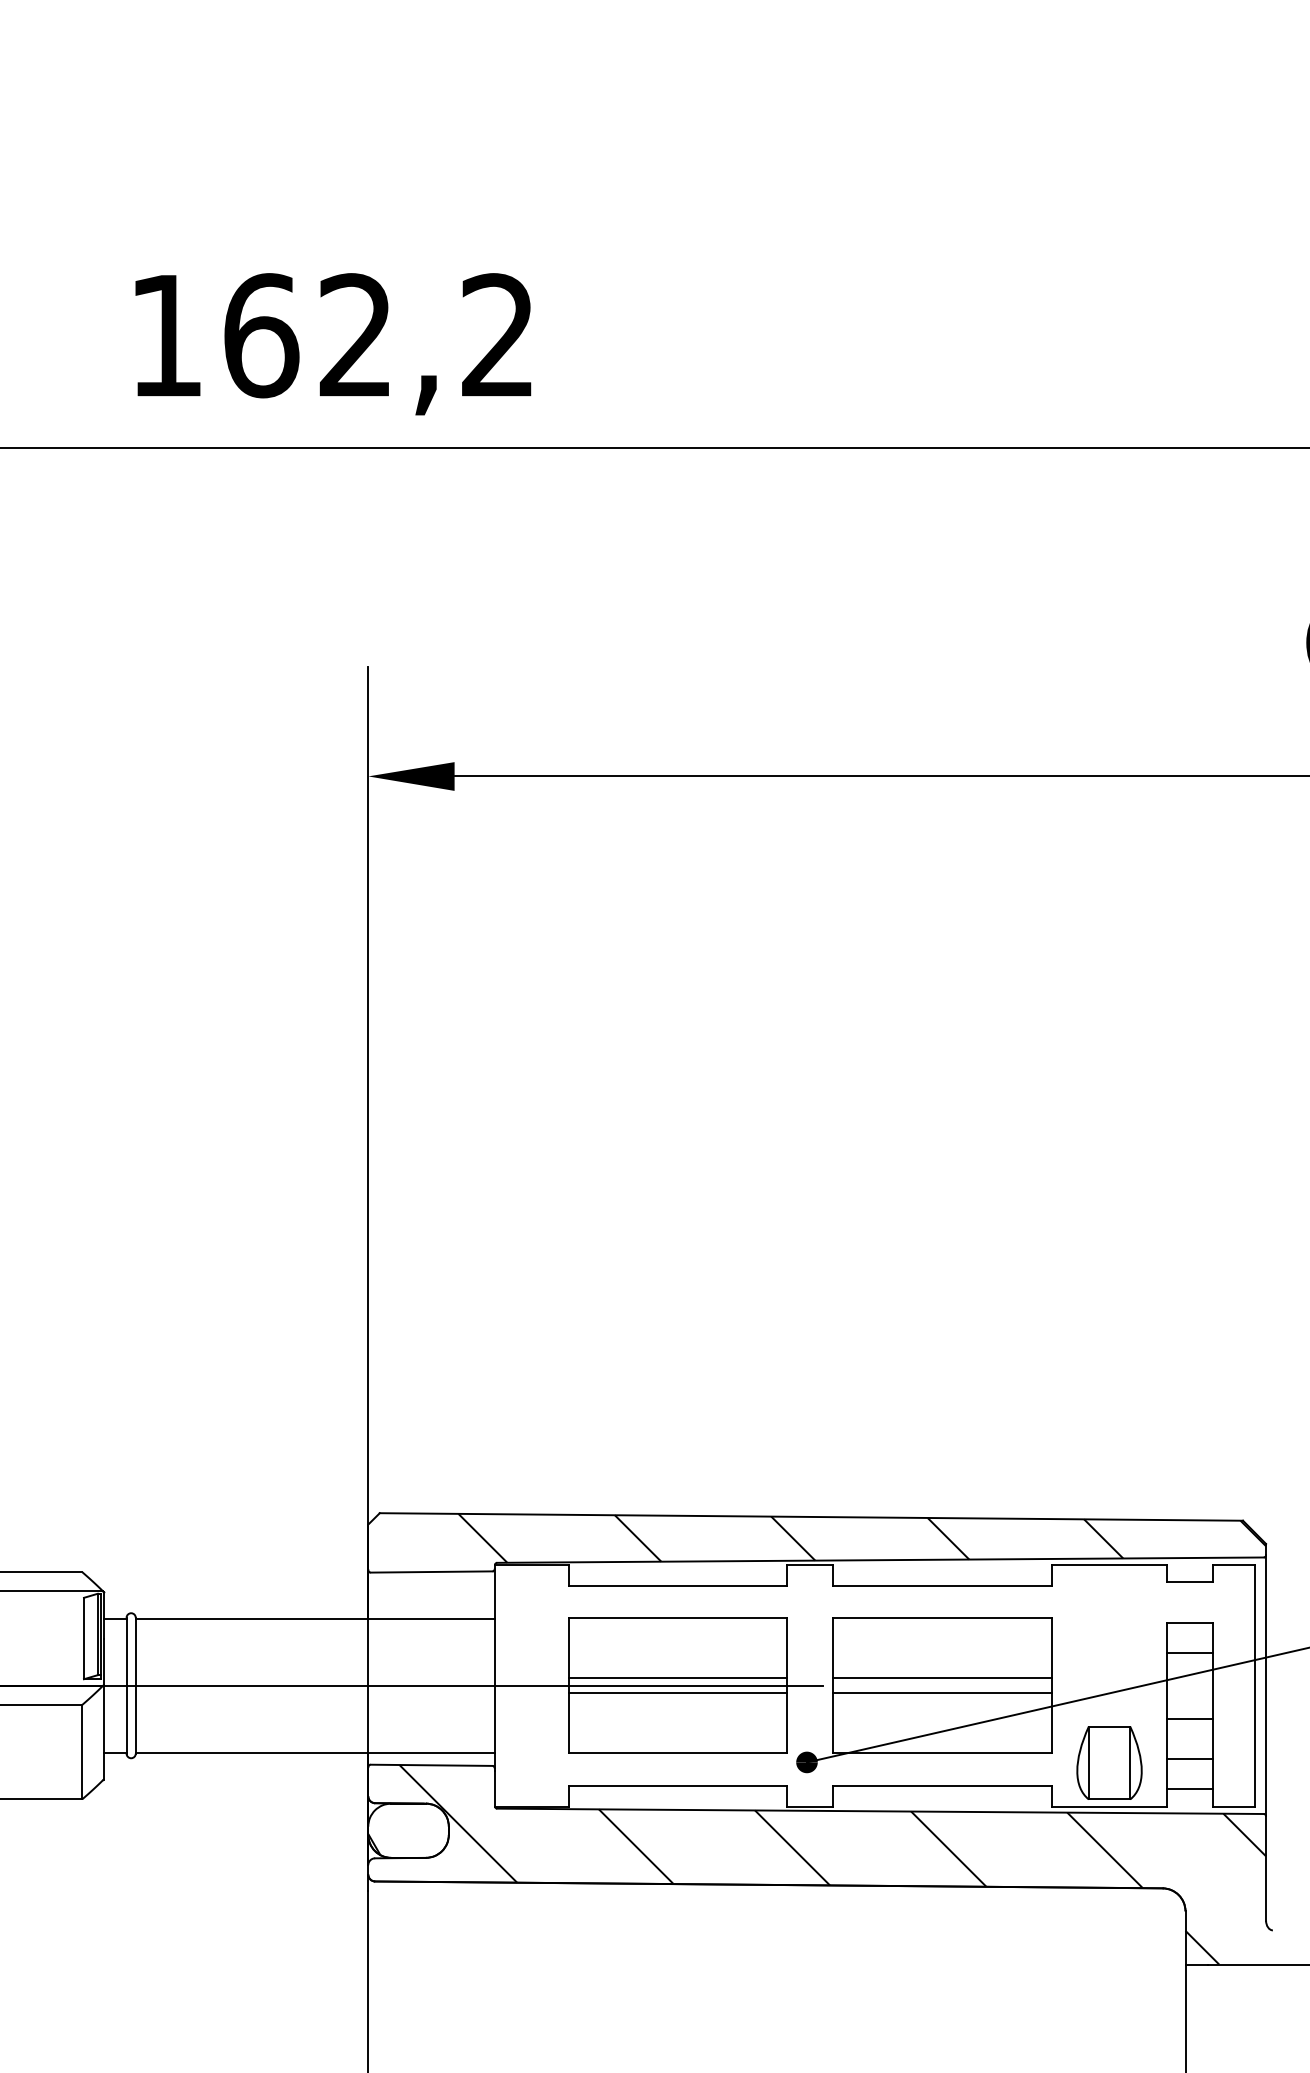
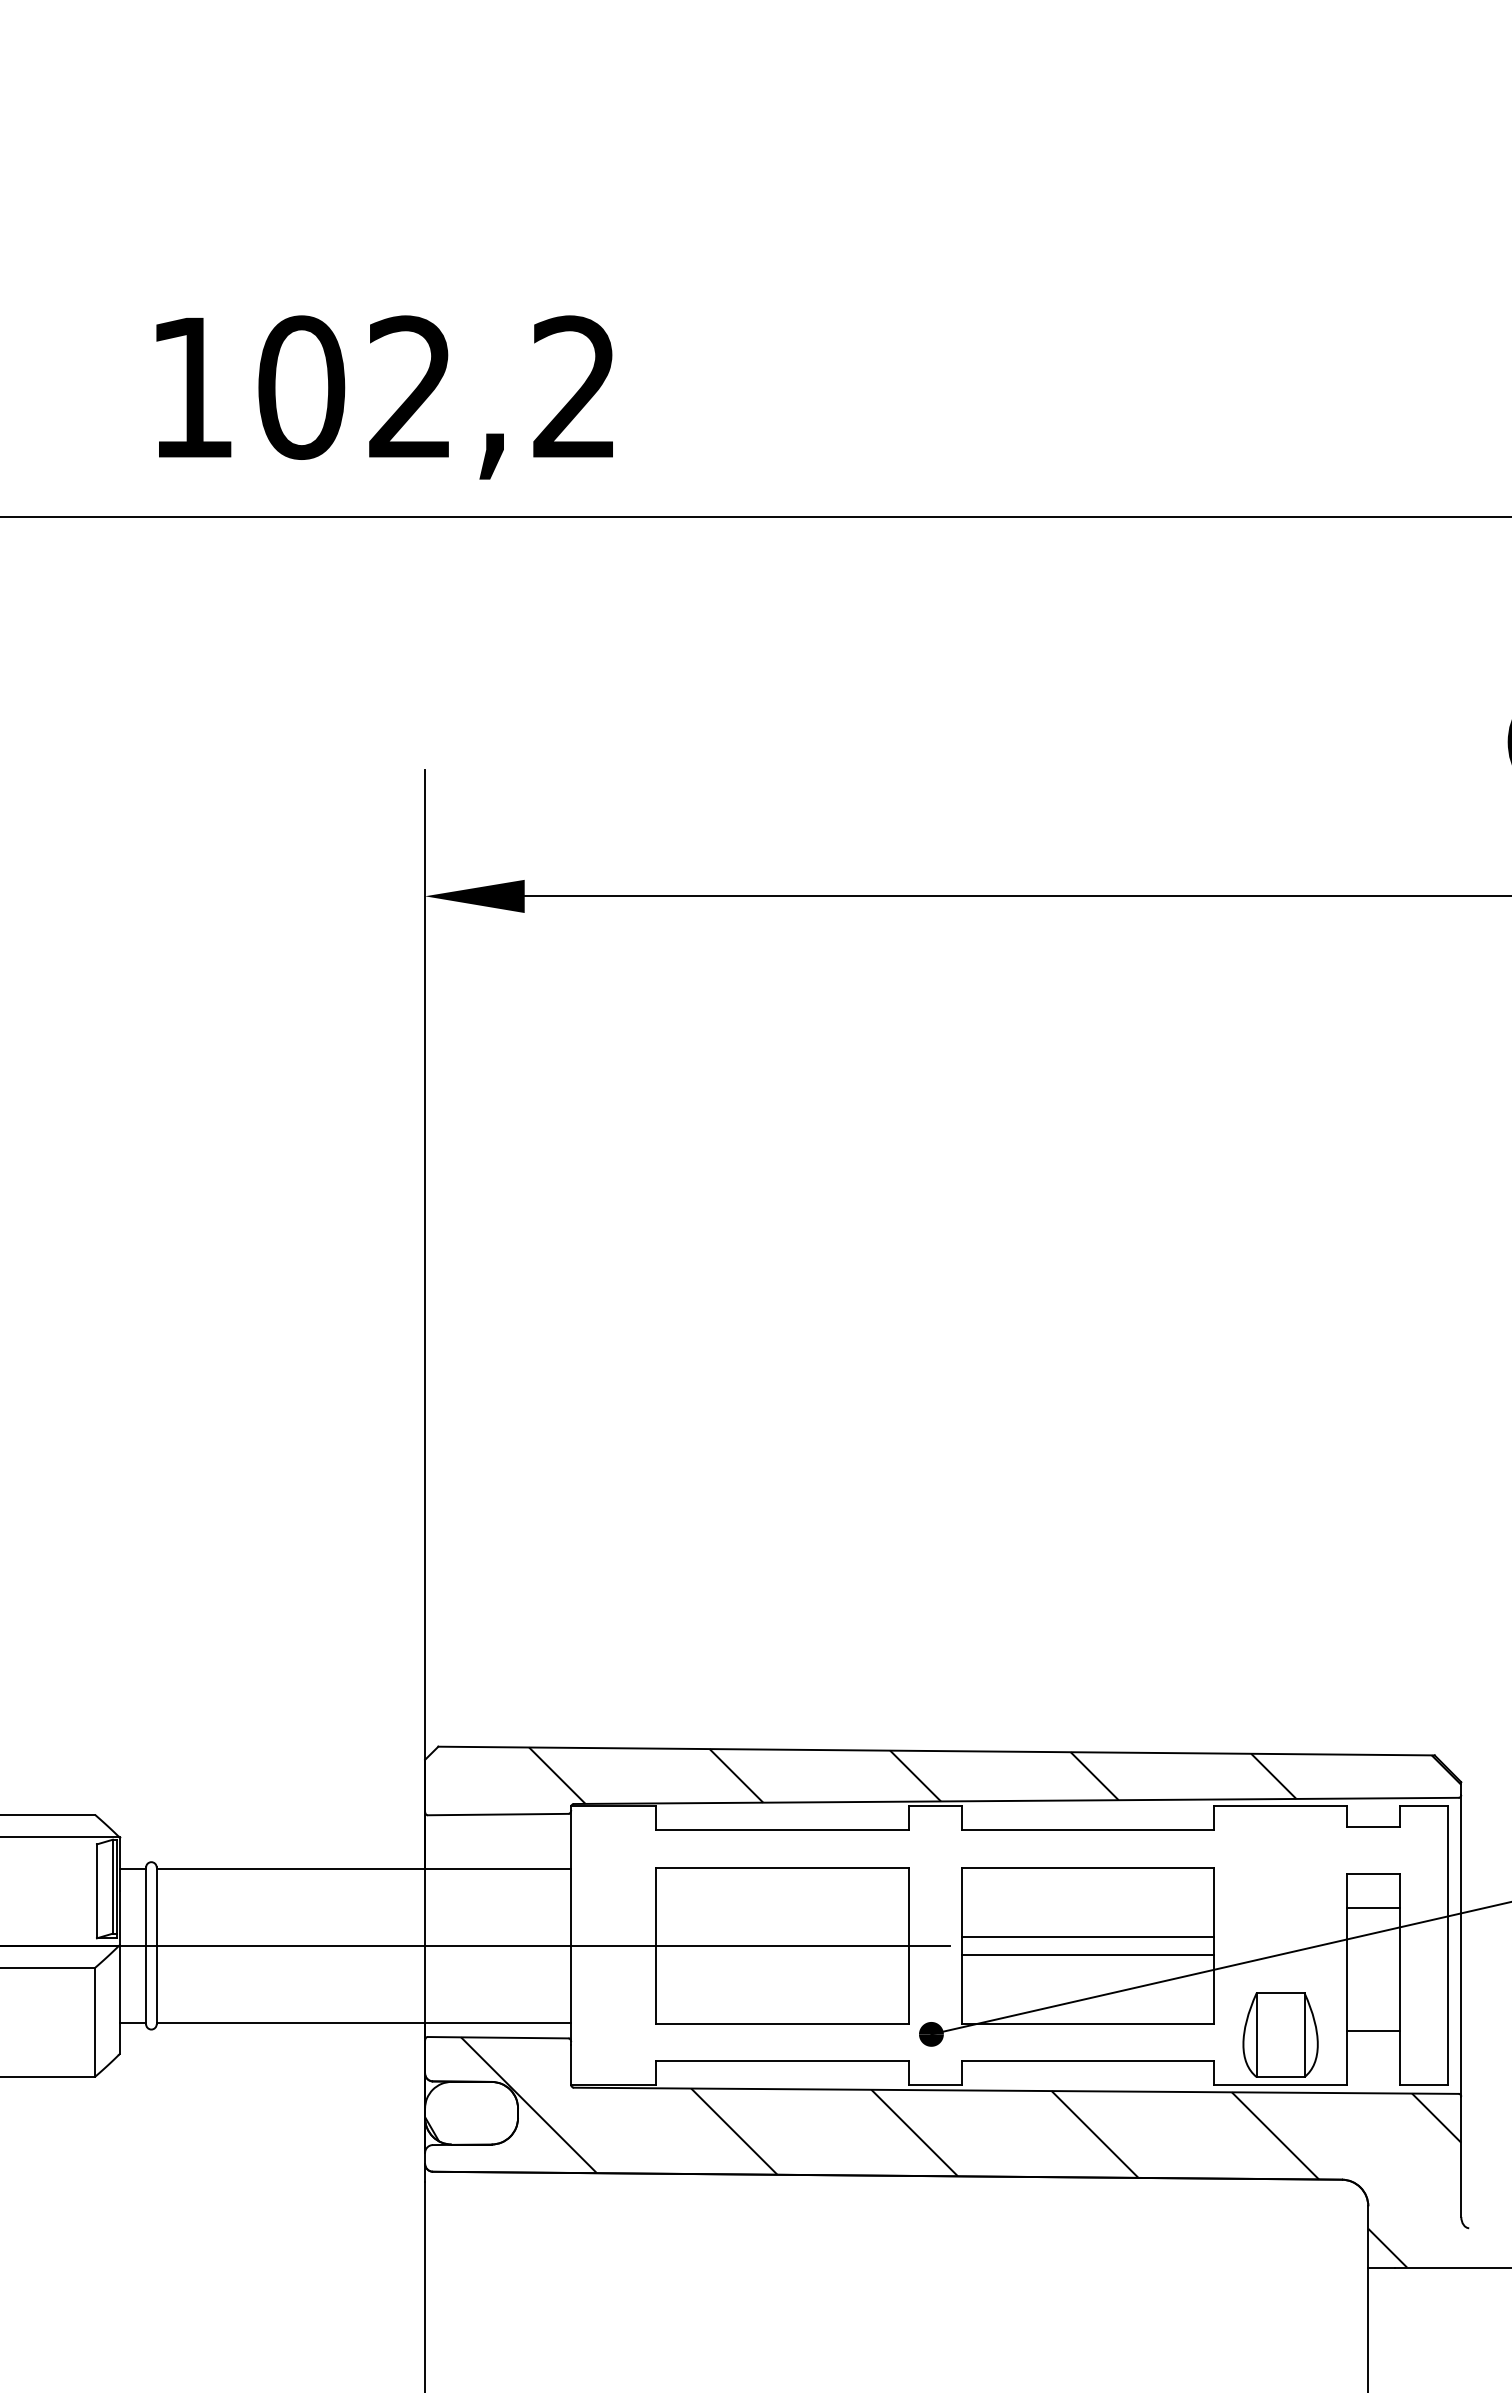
text: (261, 335) -> (301, 387), 162,2 -> 102,2
line: (677, 1677) -> (782, 1936), removed
line: (677, 1693) -> (782, 1954), removed
line: (1190, 1718) -> (1373, 1983), removed
line: (1190, 1789) -> (1373, 2065), removed

